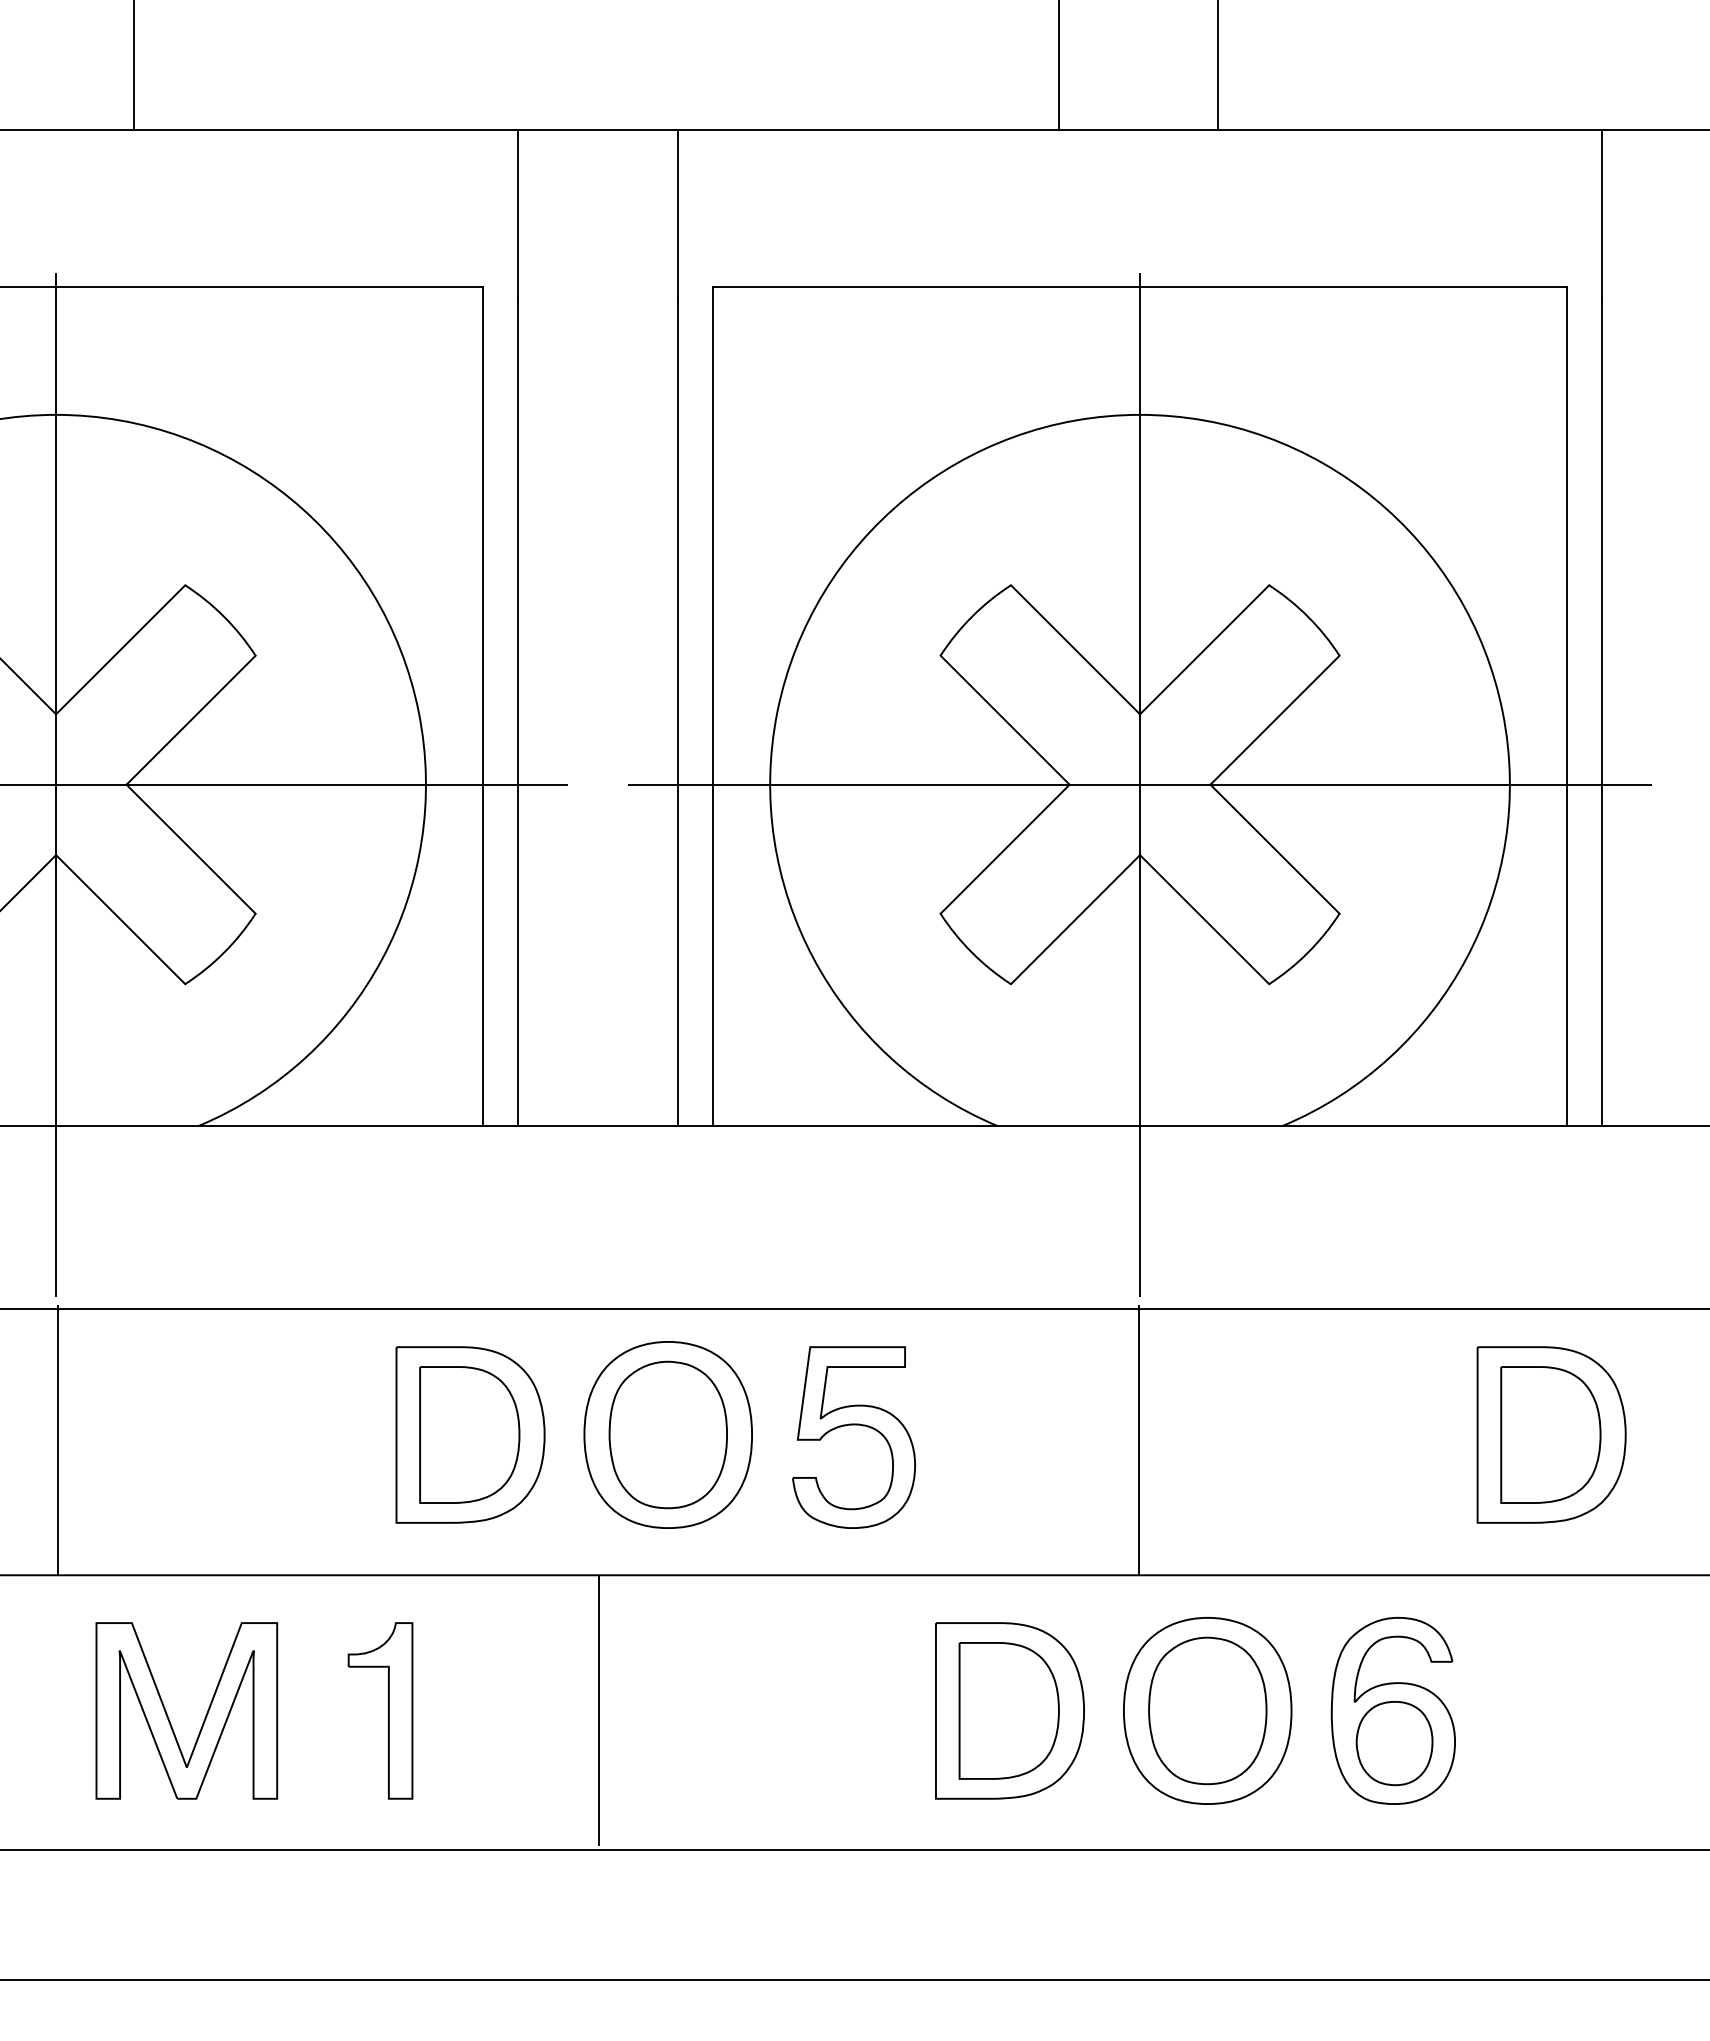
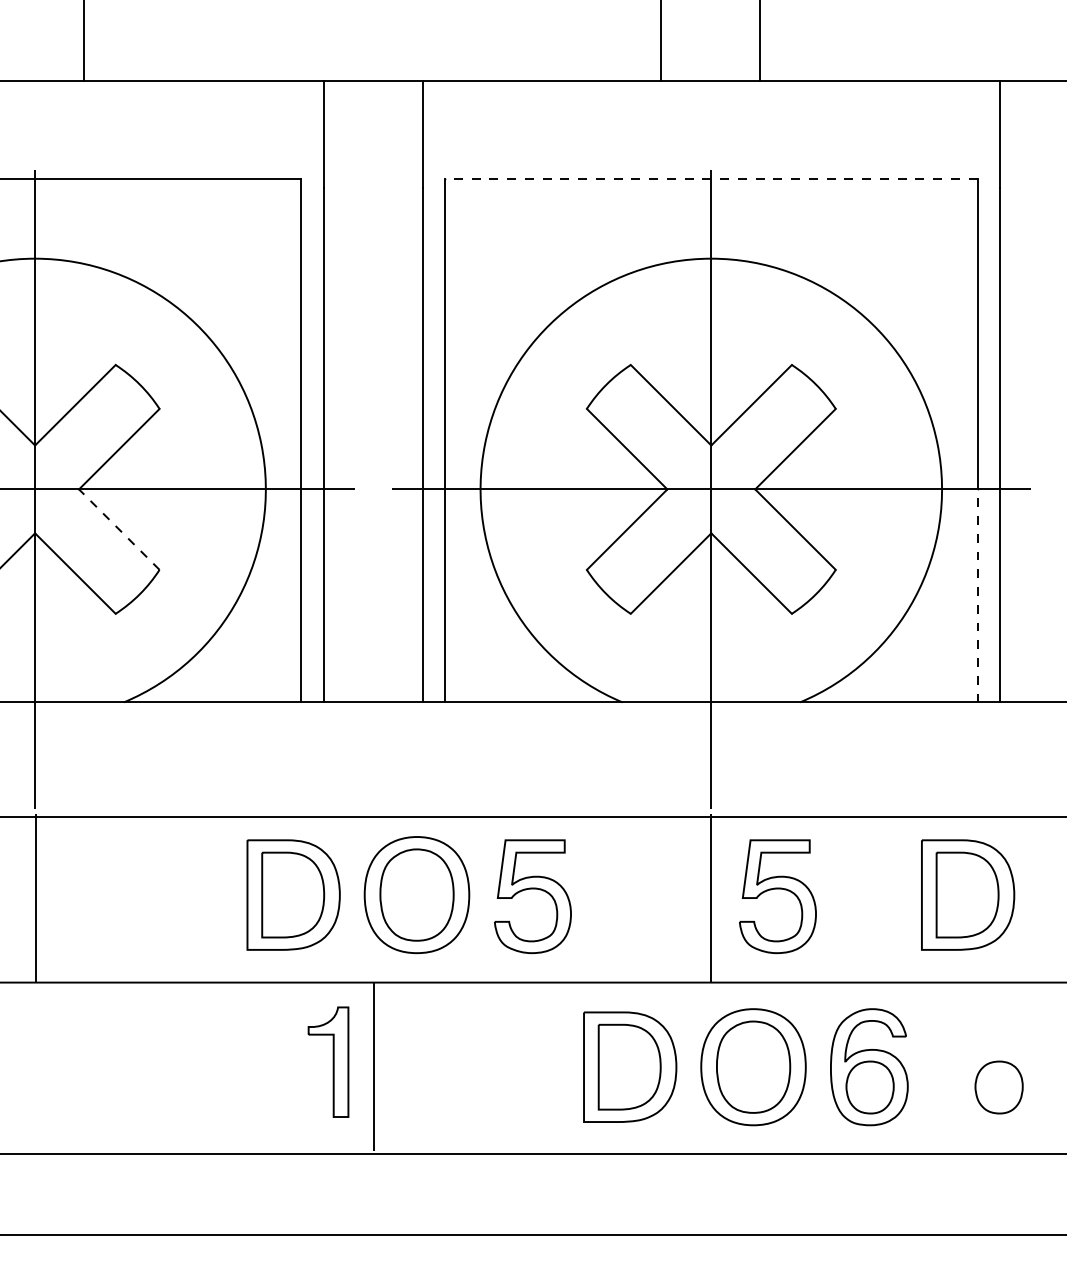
line: (1138, 286) -> (710, 178), solid -> dashed
line: (191, 848) -> (119, 529), solid -> dashed
line: (1566, 954) -> (977, 595), solid -> dashed
part: (1246, 1426) -> (777, 889), added
part: (380, 1709) -> (328, 1061), moved
part: (168, 1714) -> (105, 1069), removed
part: (1600, 1743) -> (998, 1087), added

